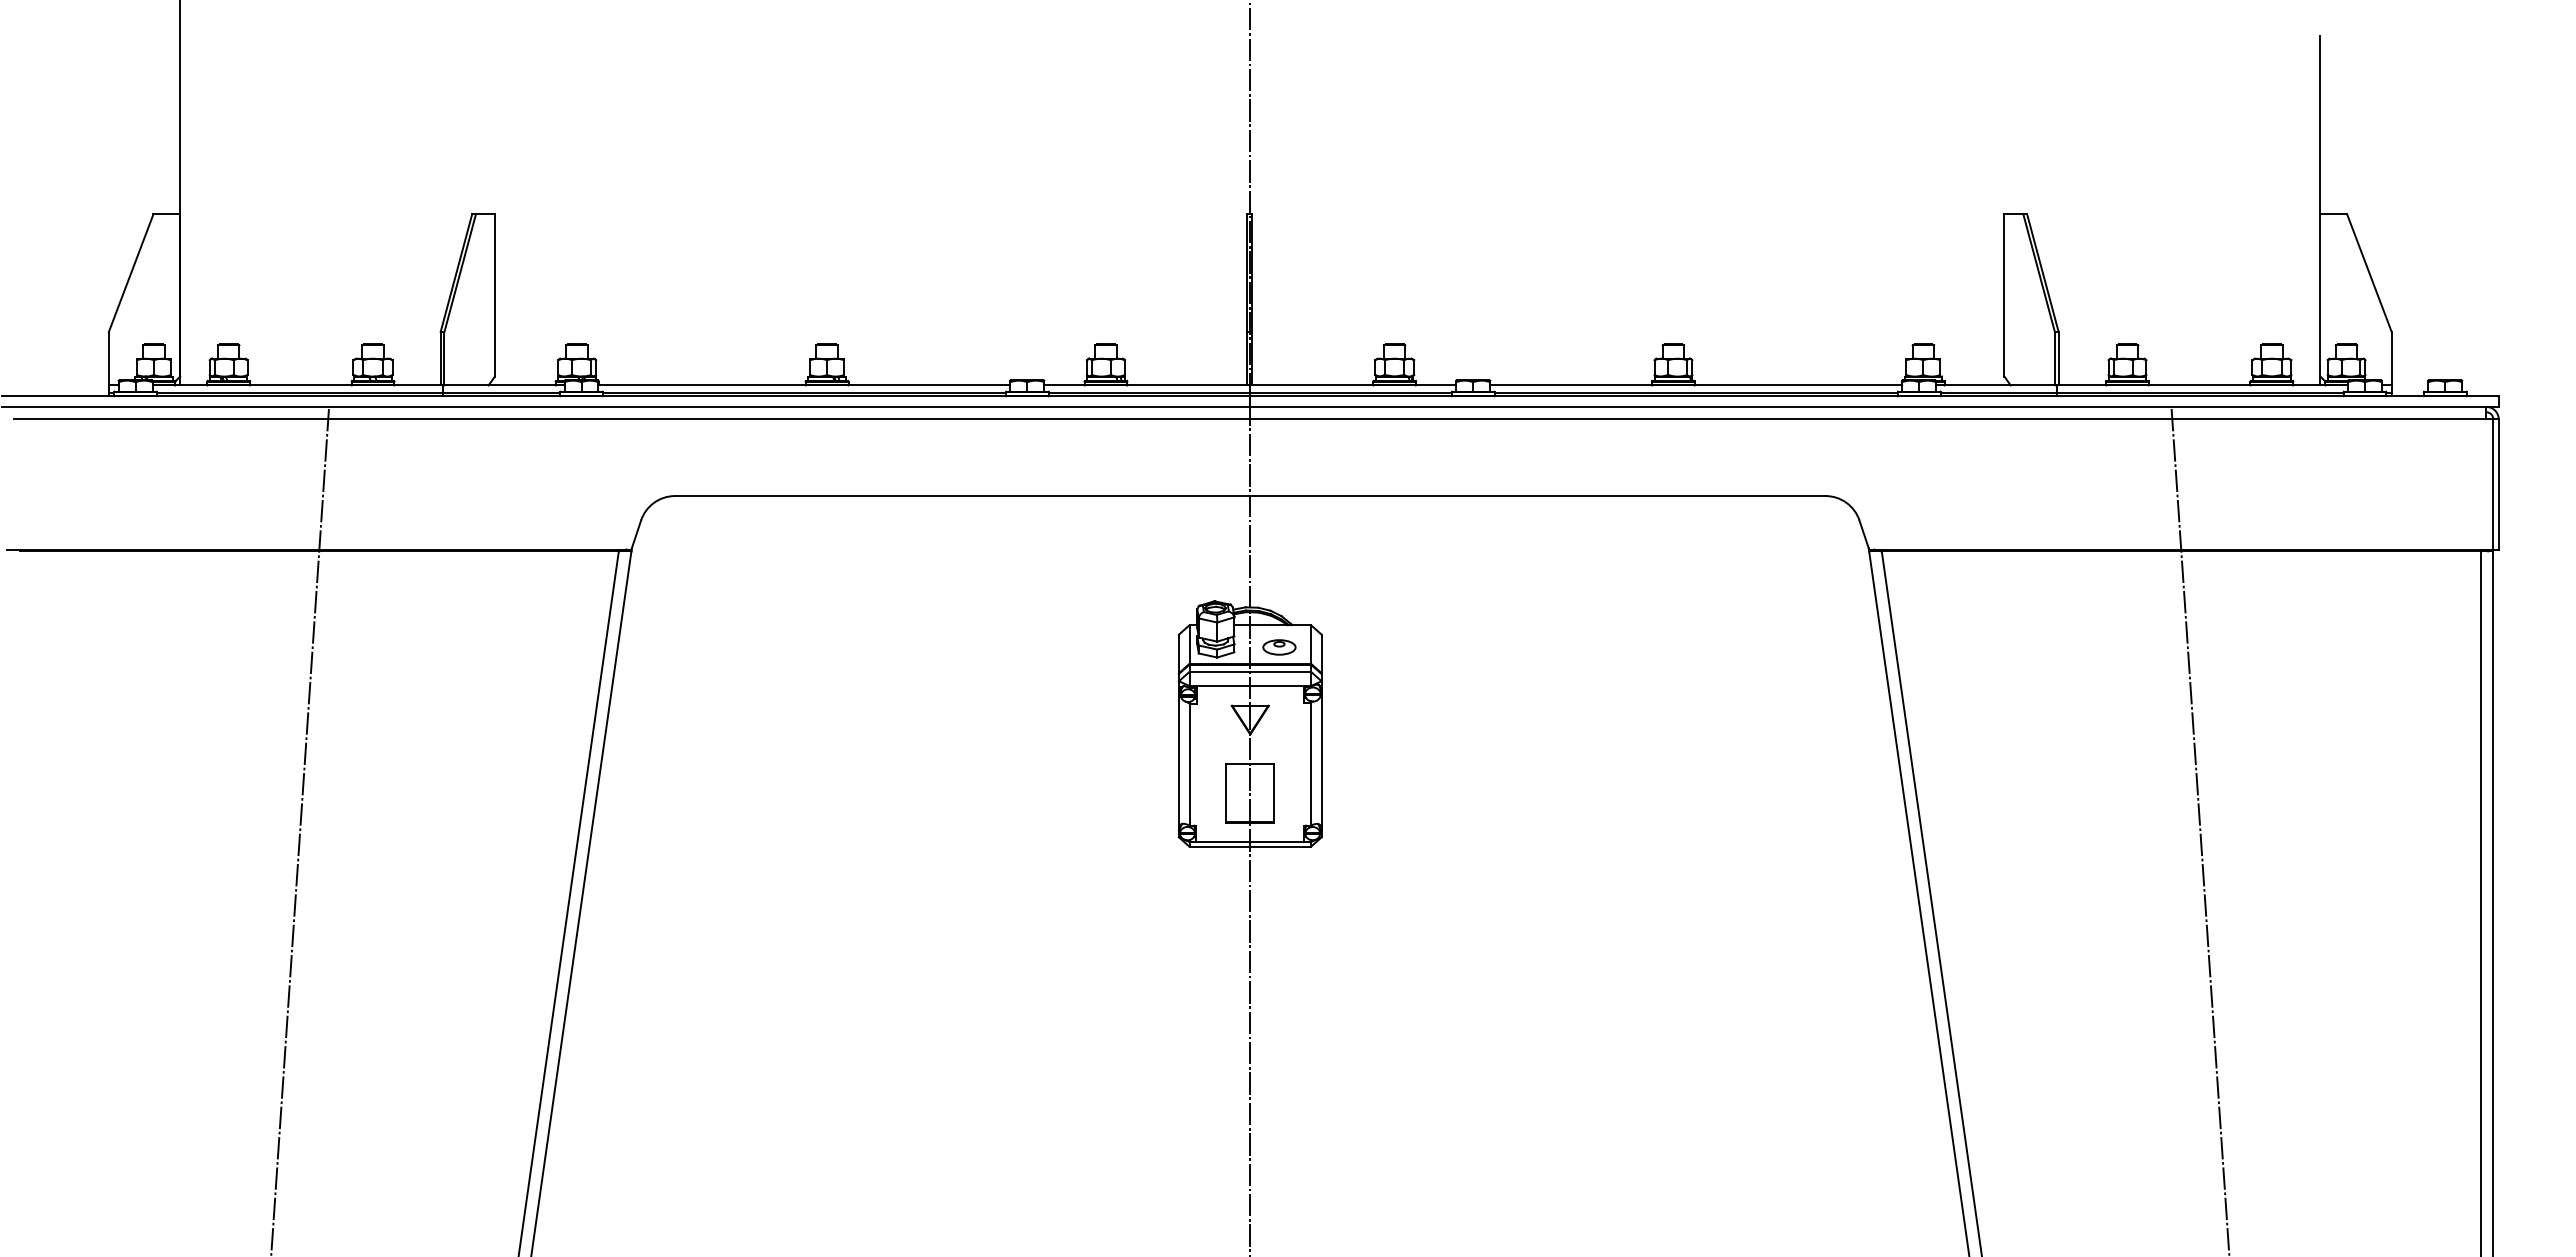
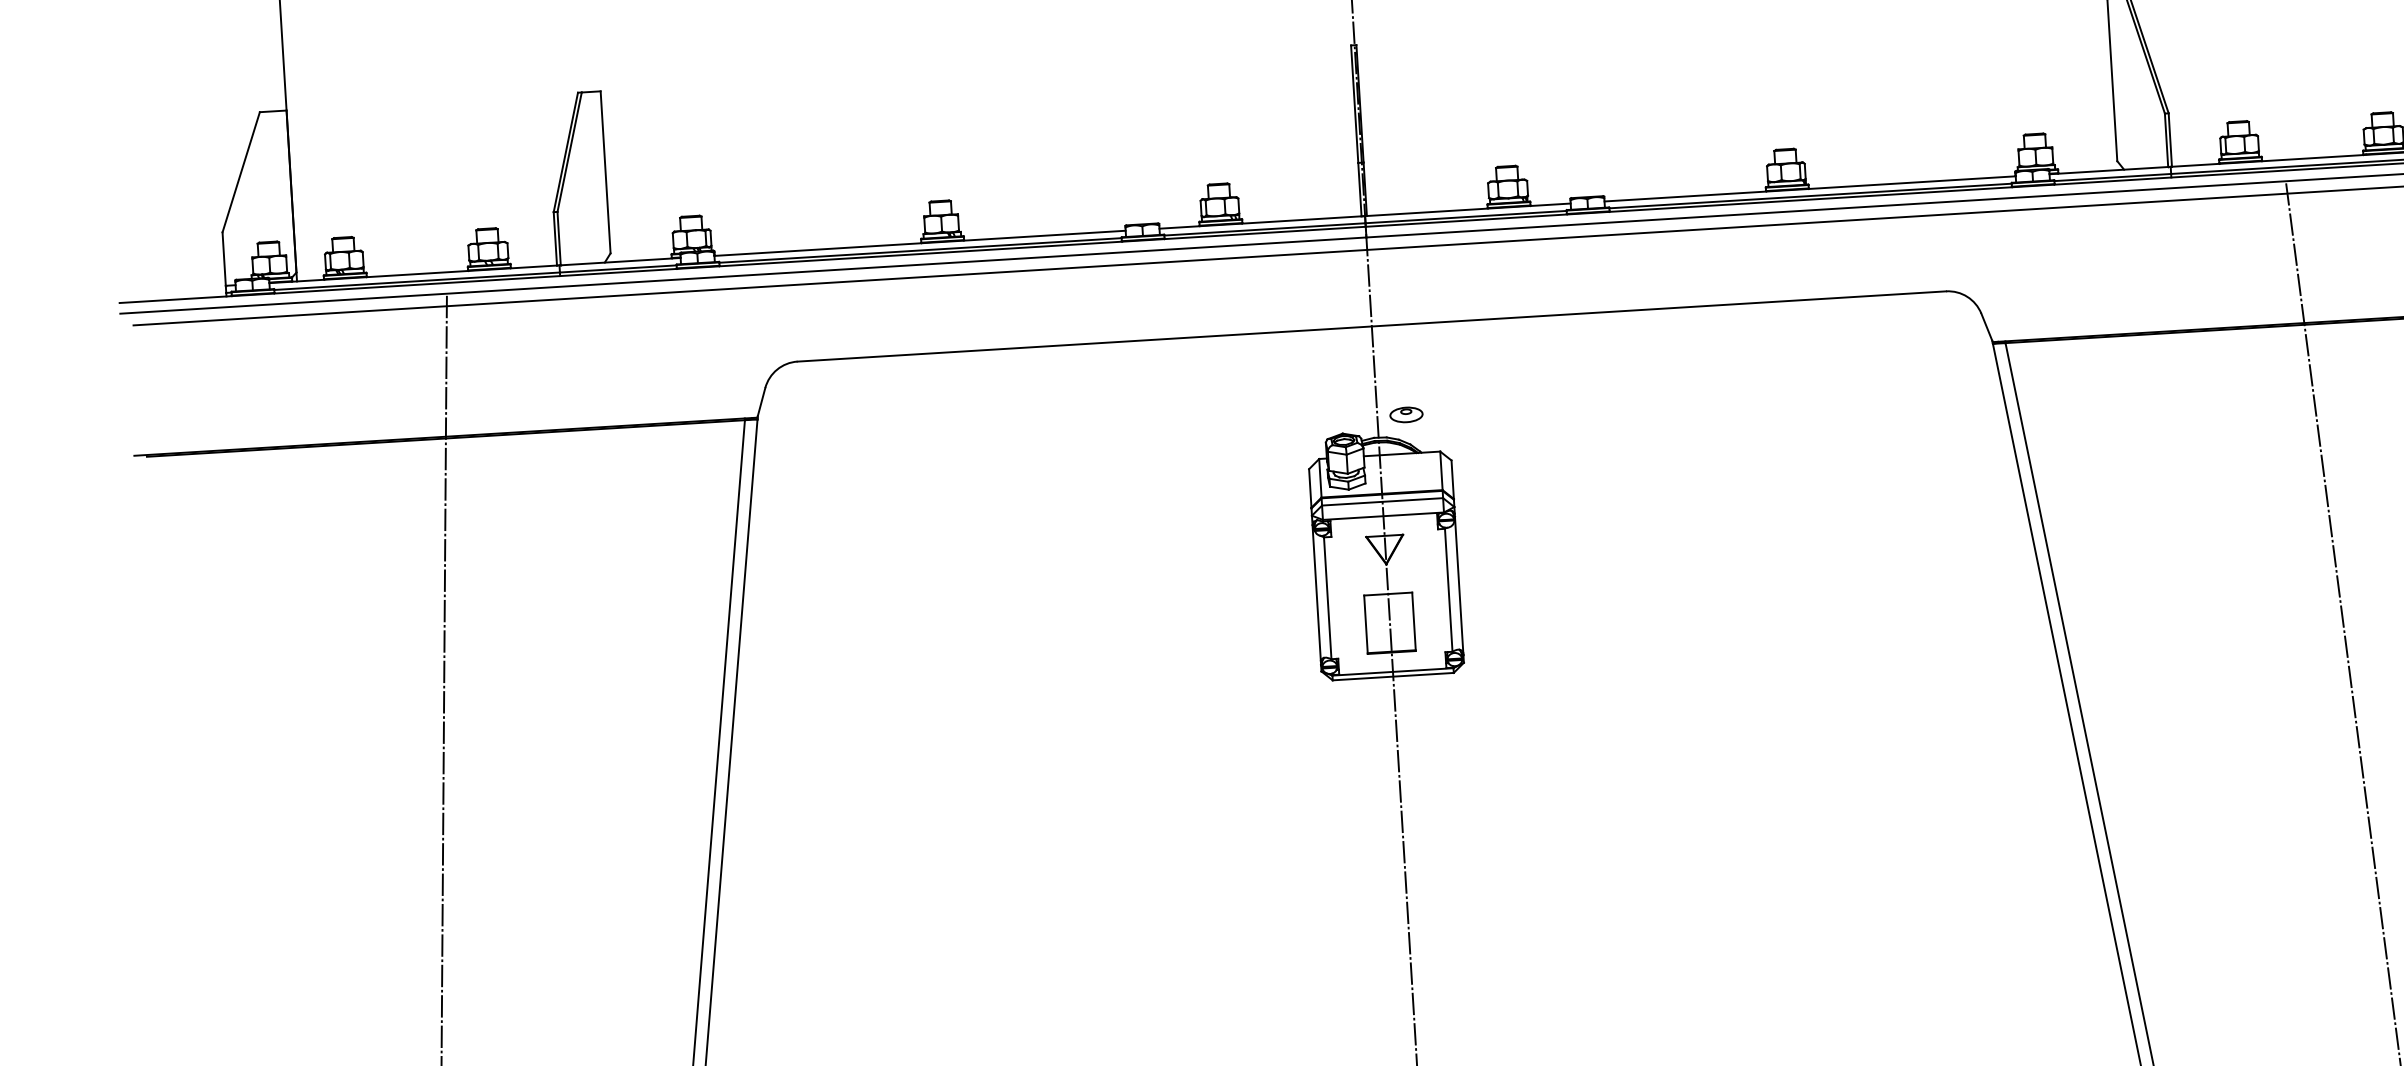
part: (1279, 647) -> (1406, 414), moved

